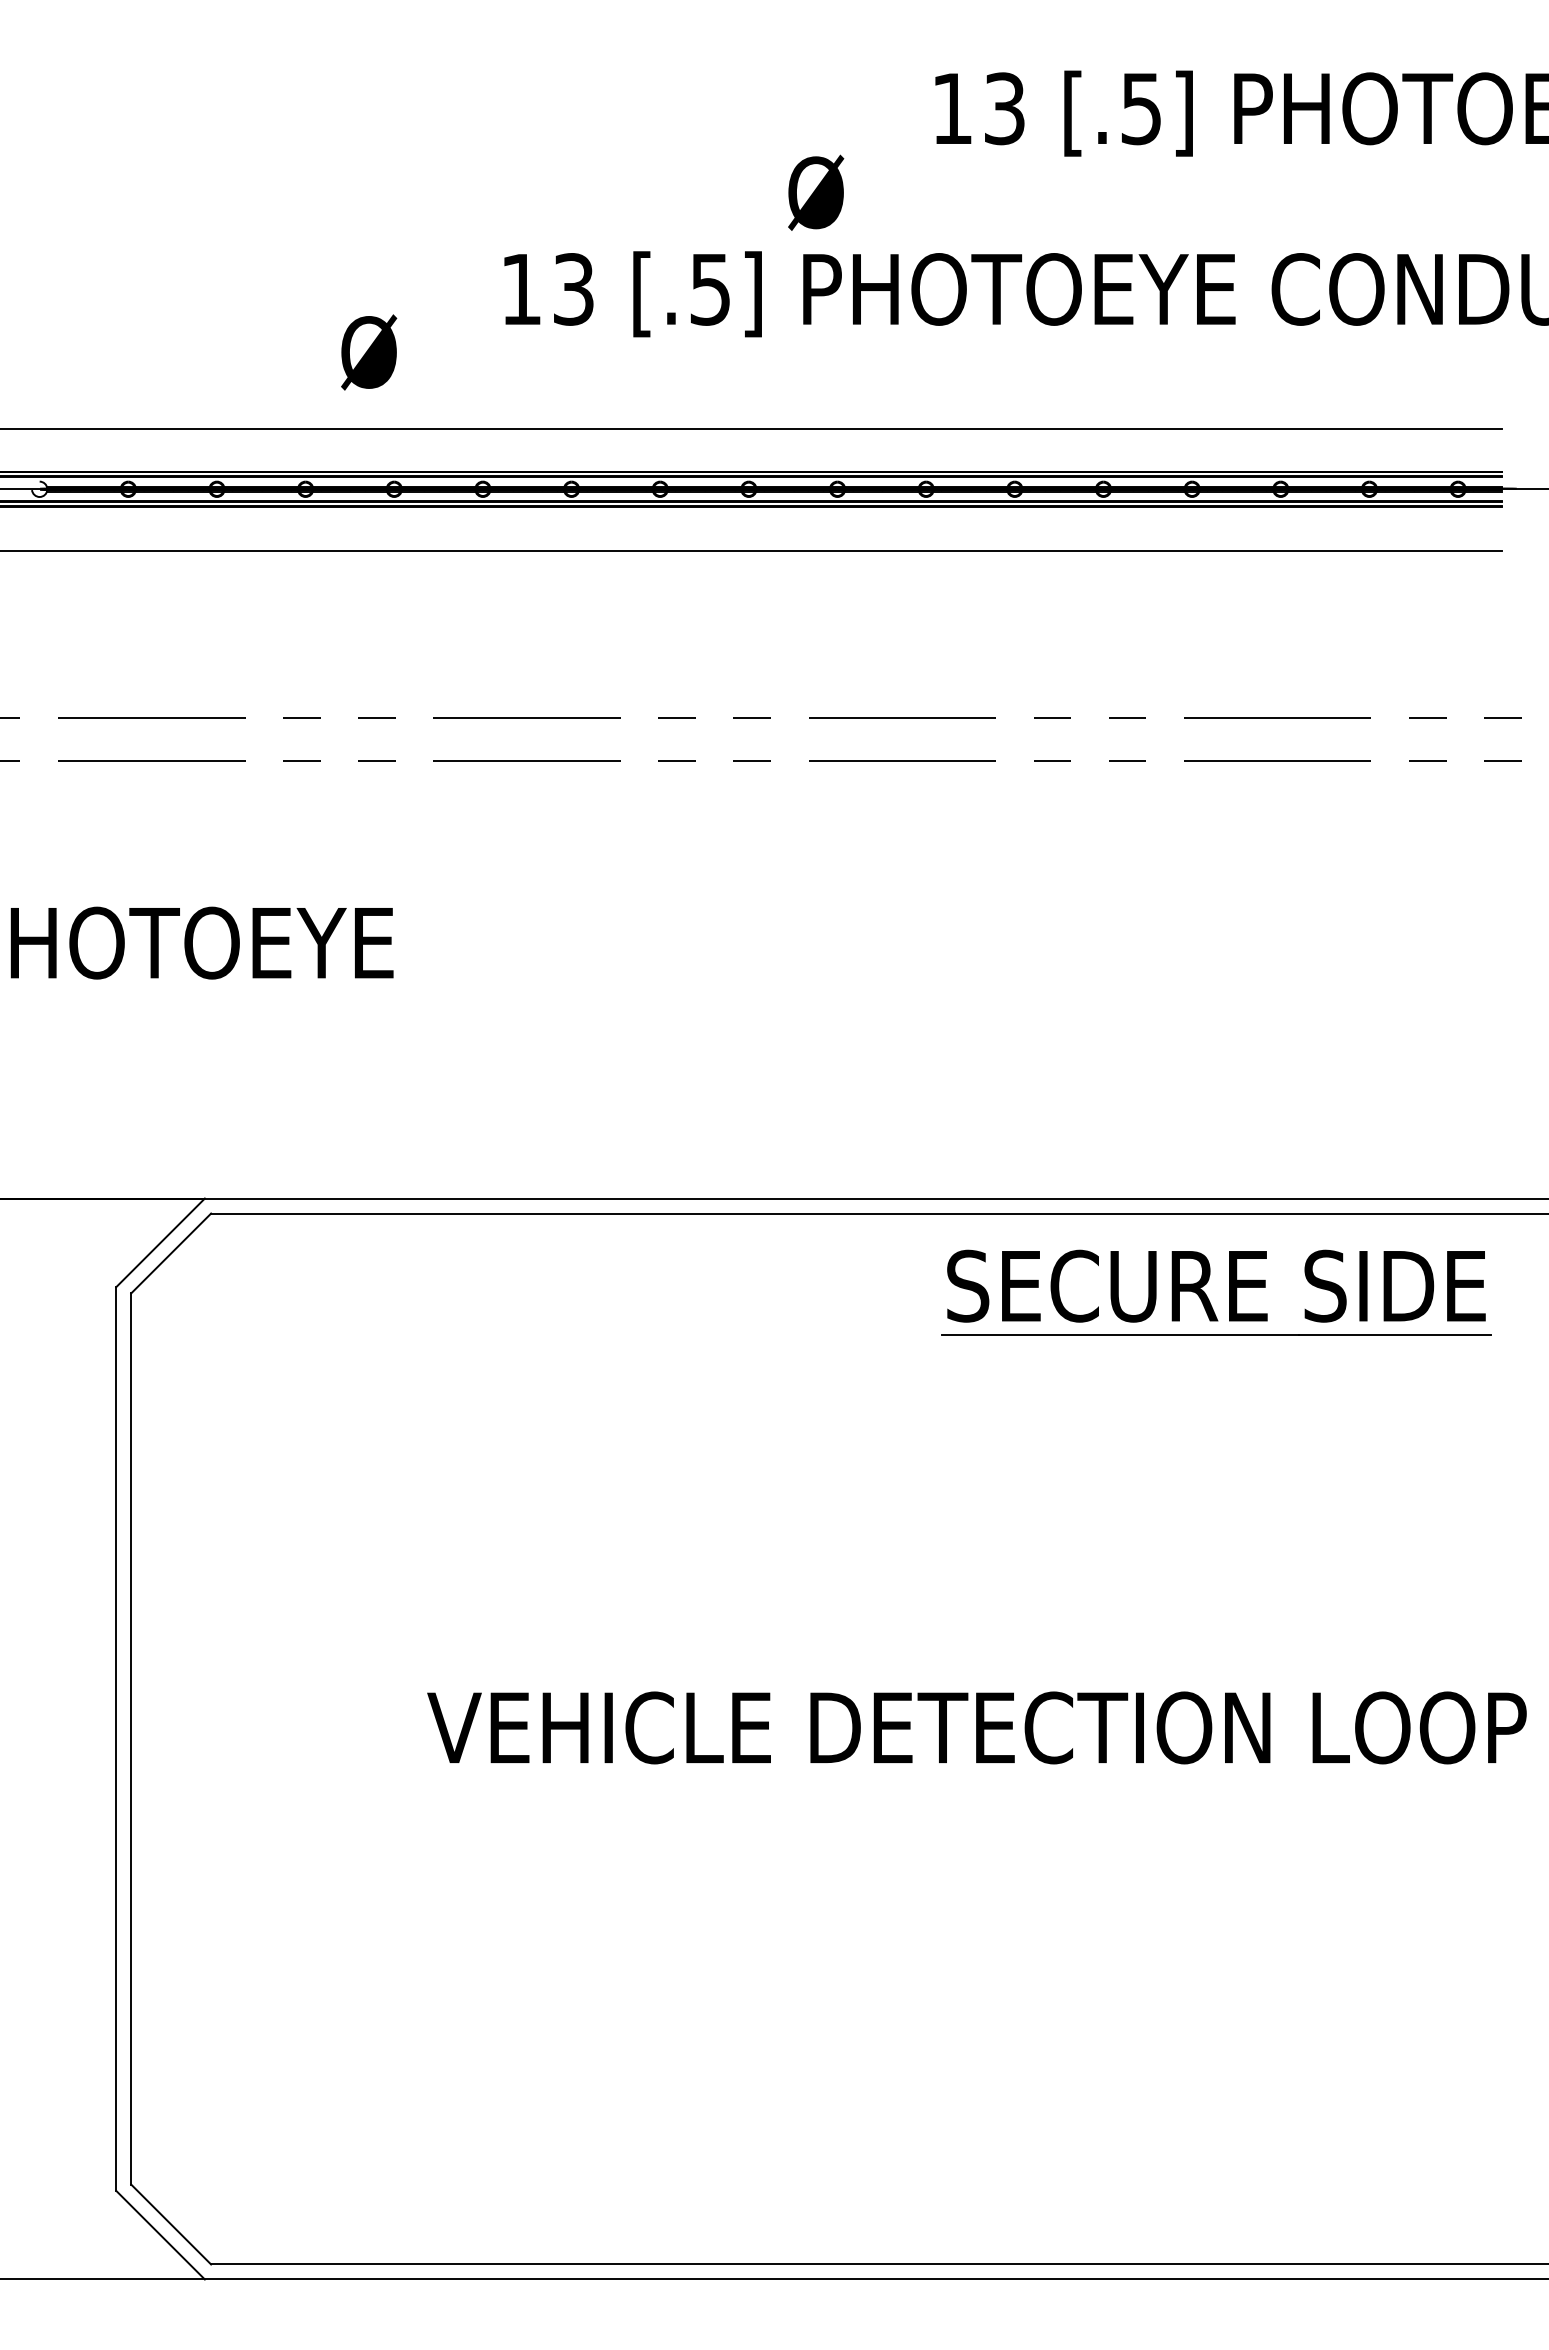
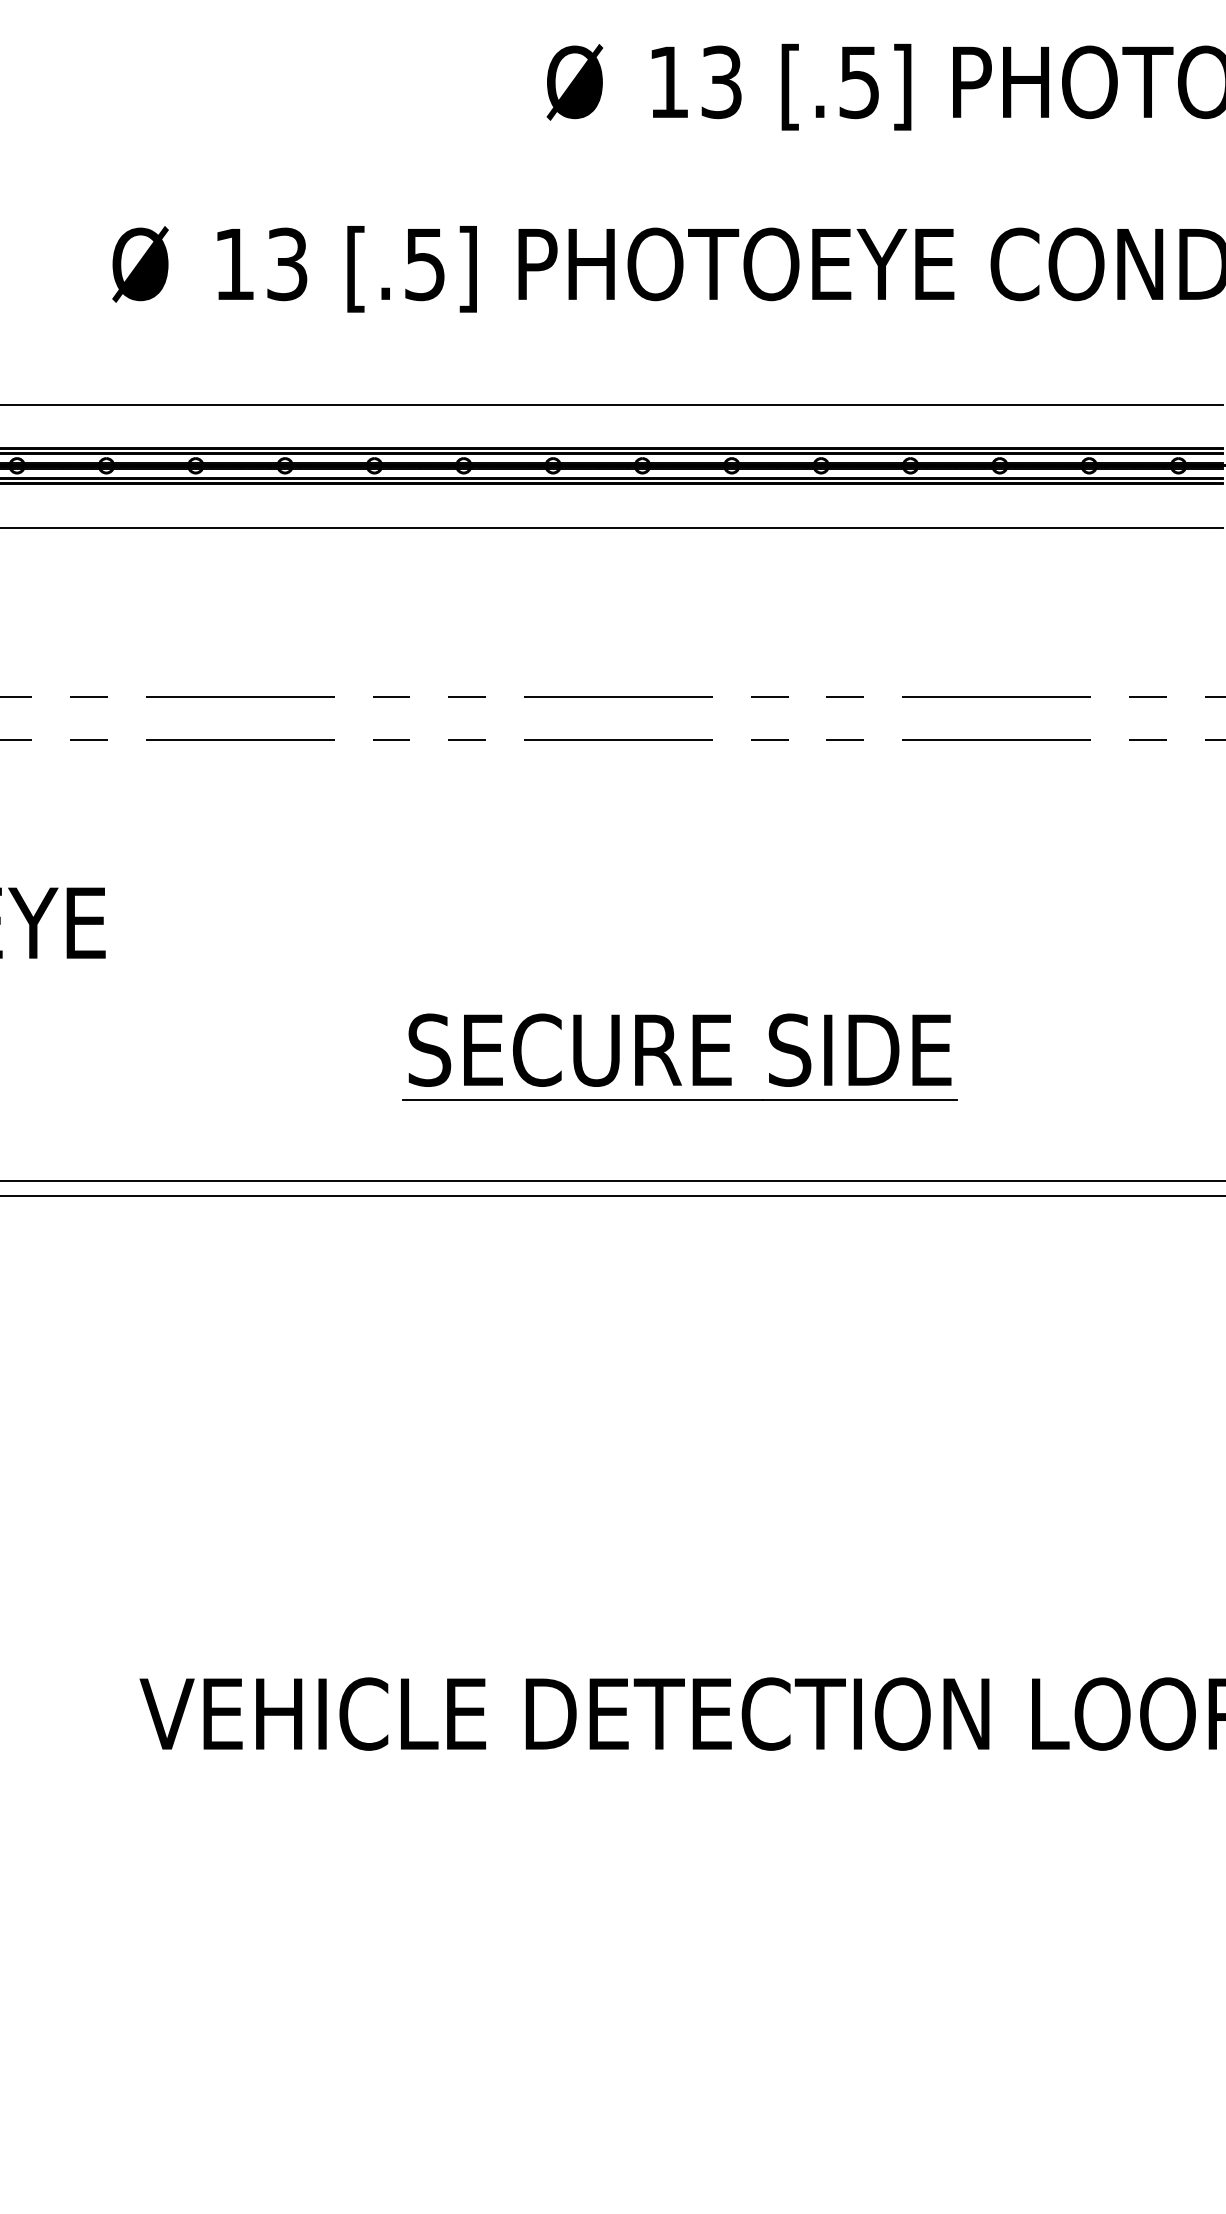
text: (816, 192) -> (575, 82), moved
text: (369, 352) -> (140, 264), moved
part: (1208, 1297) -> (672, 1061), moved

